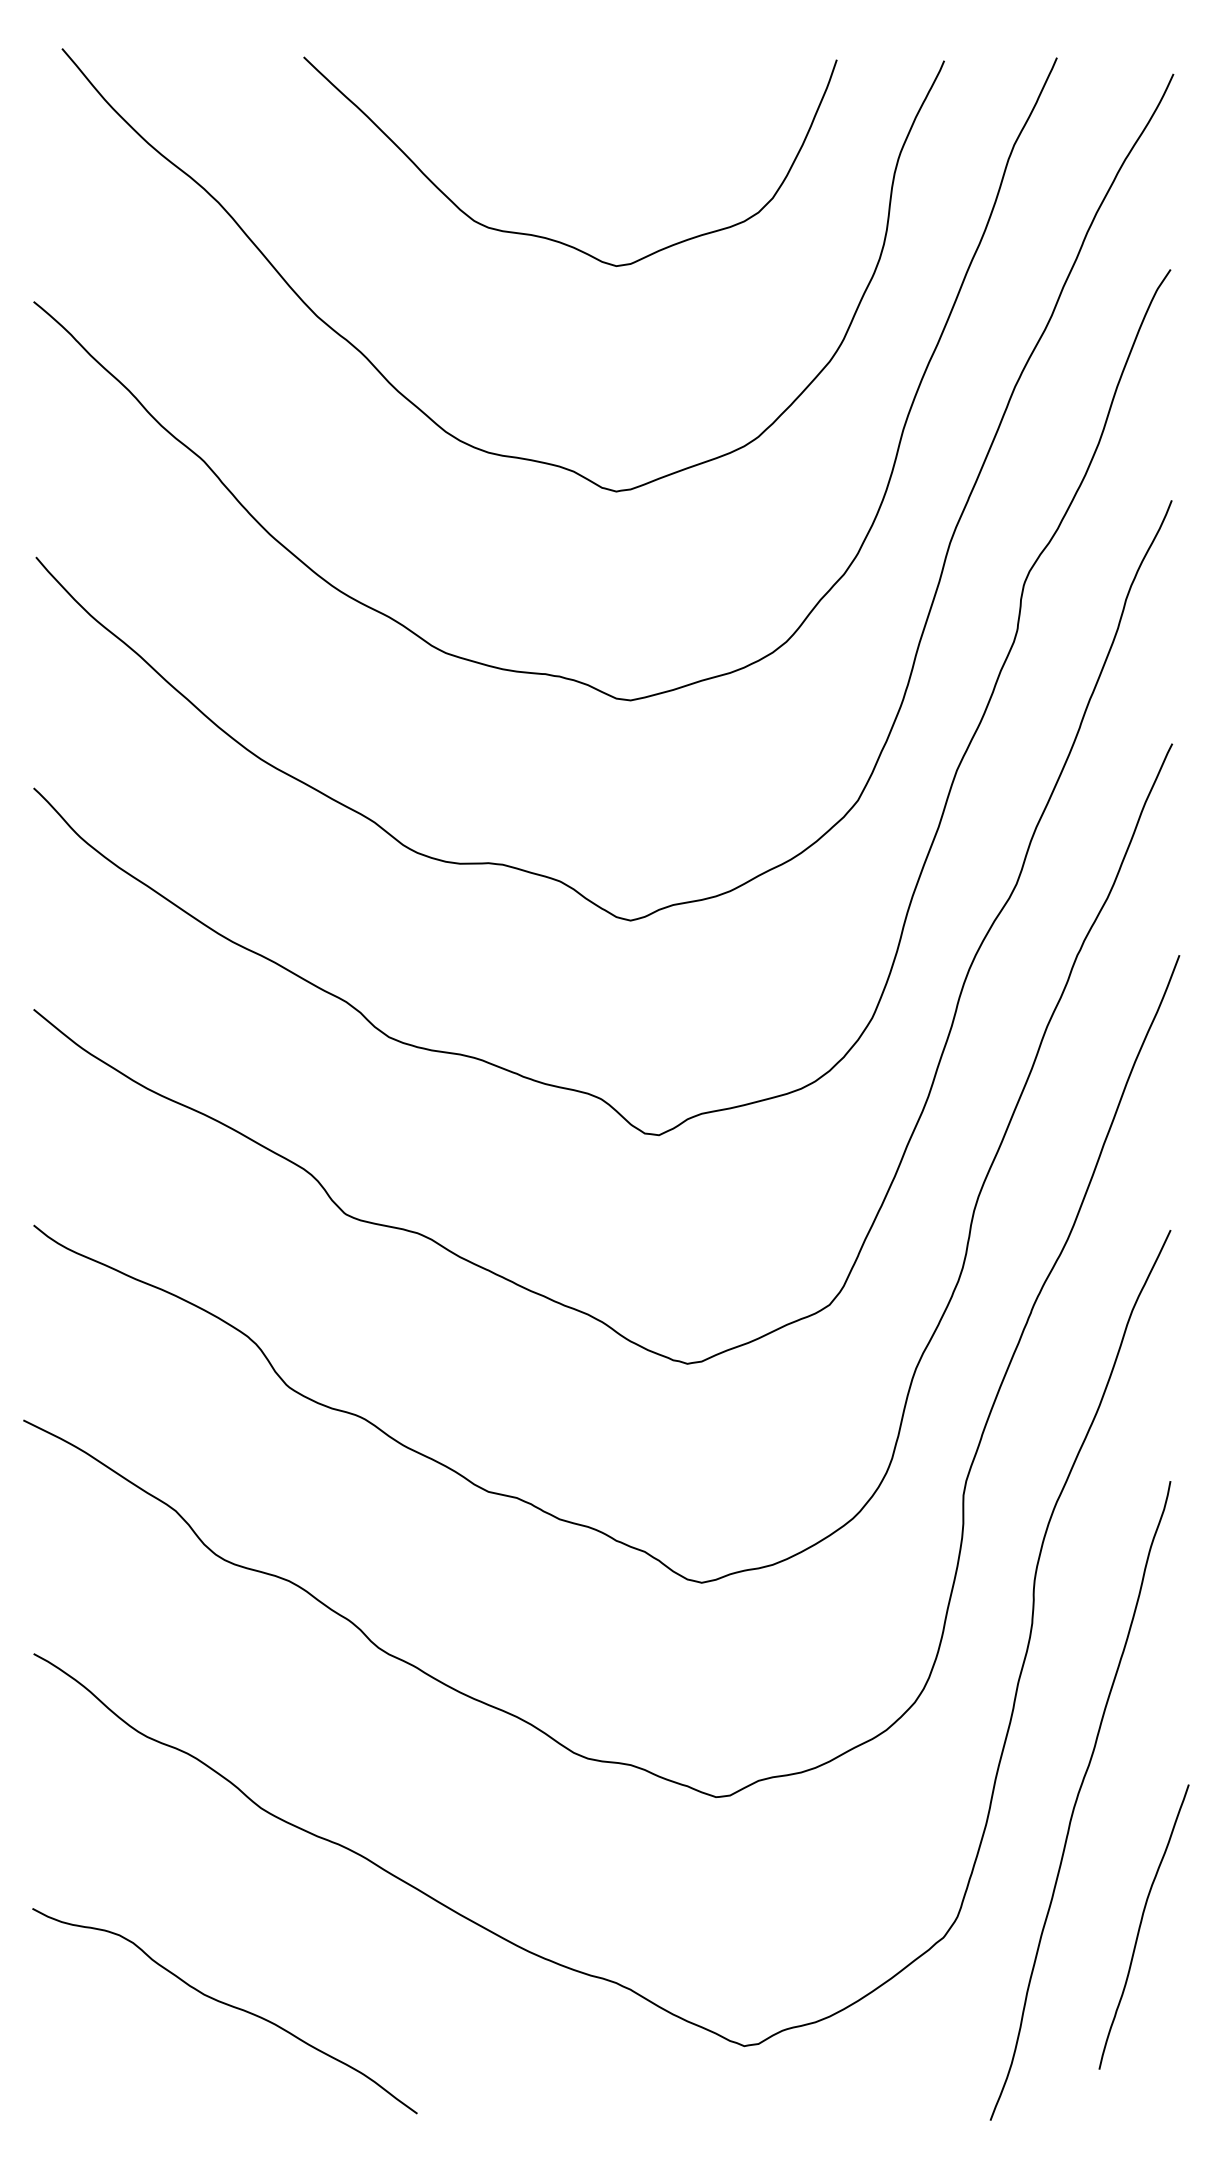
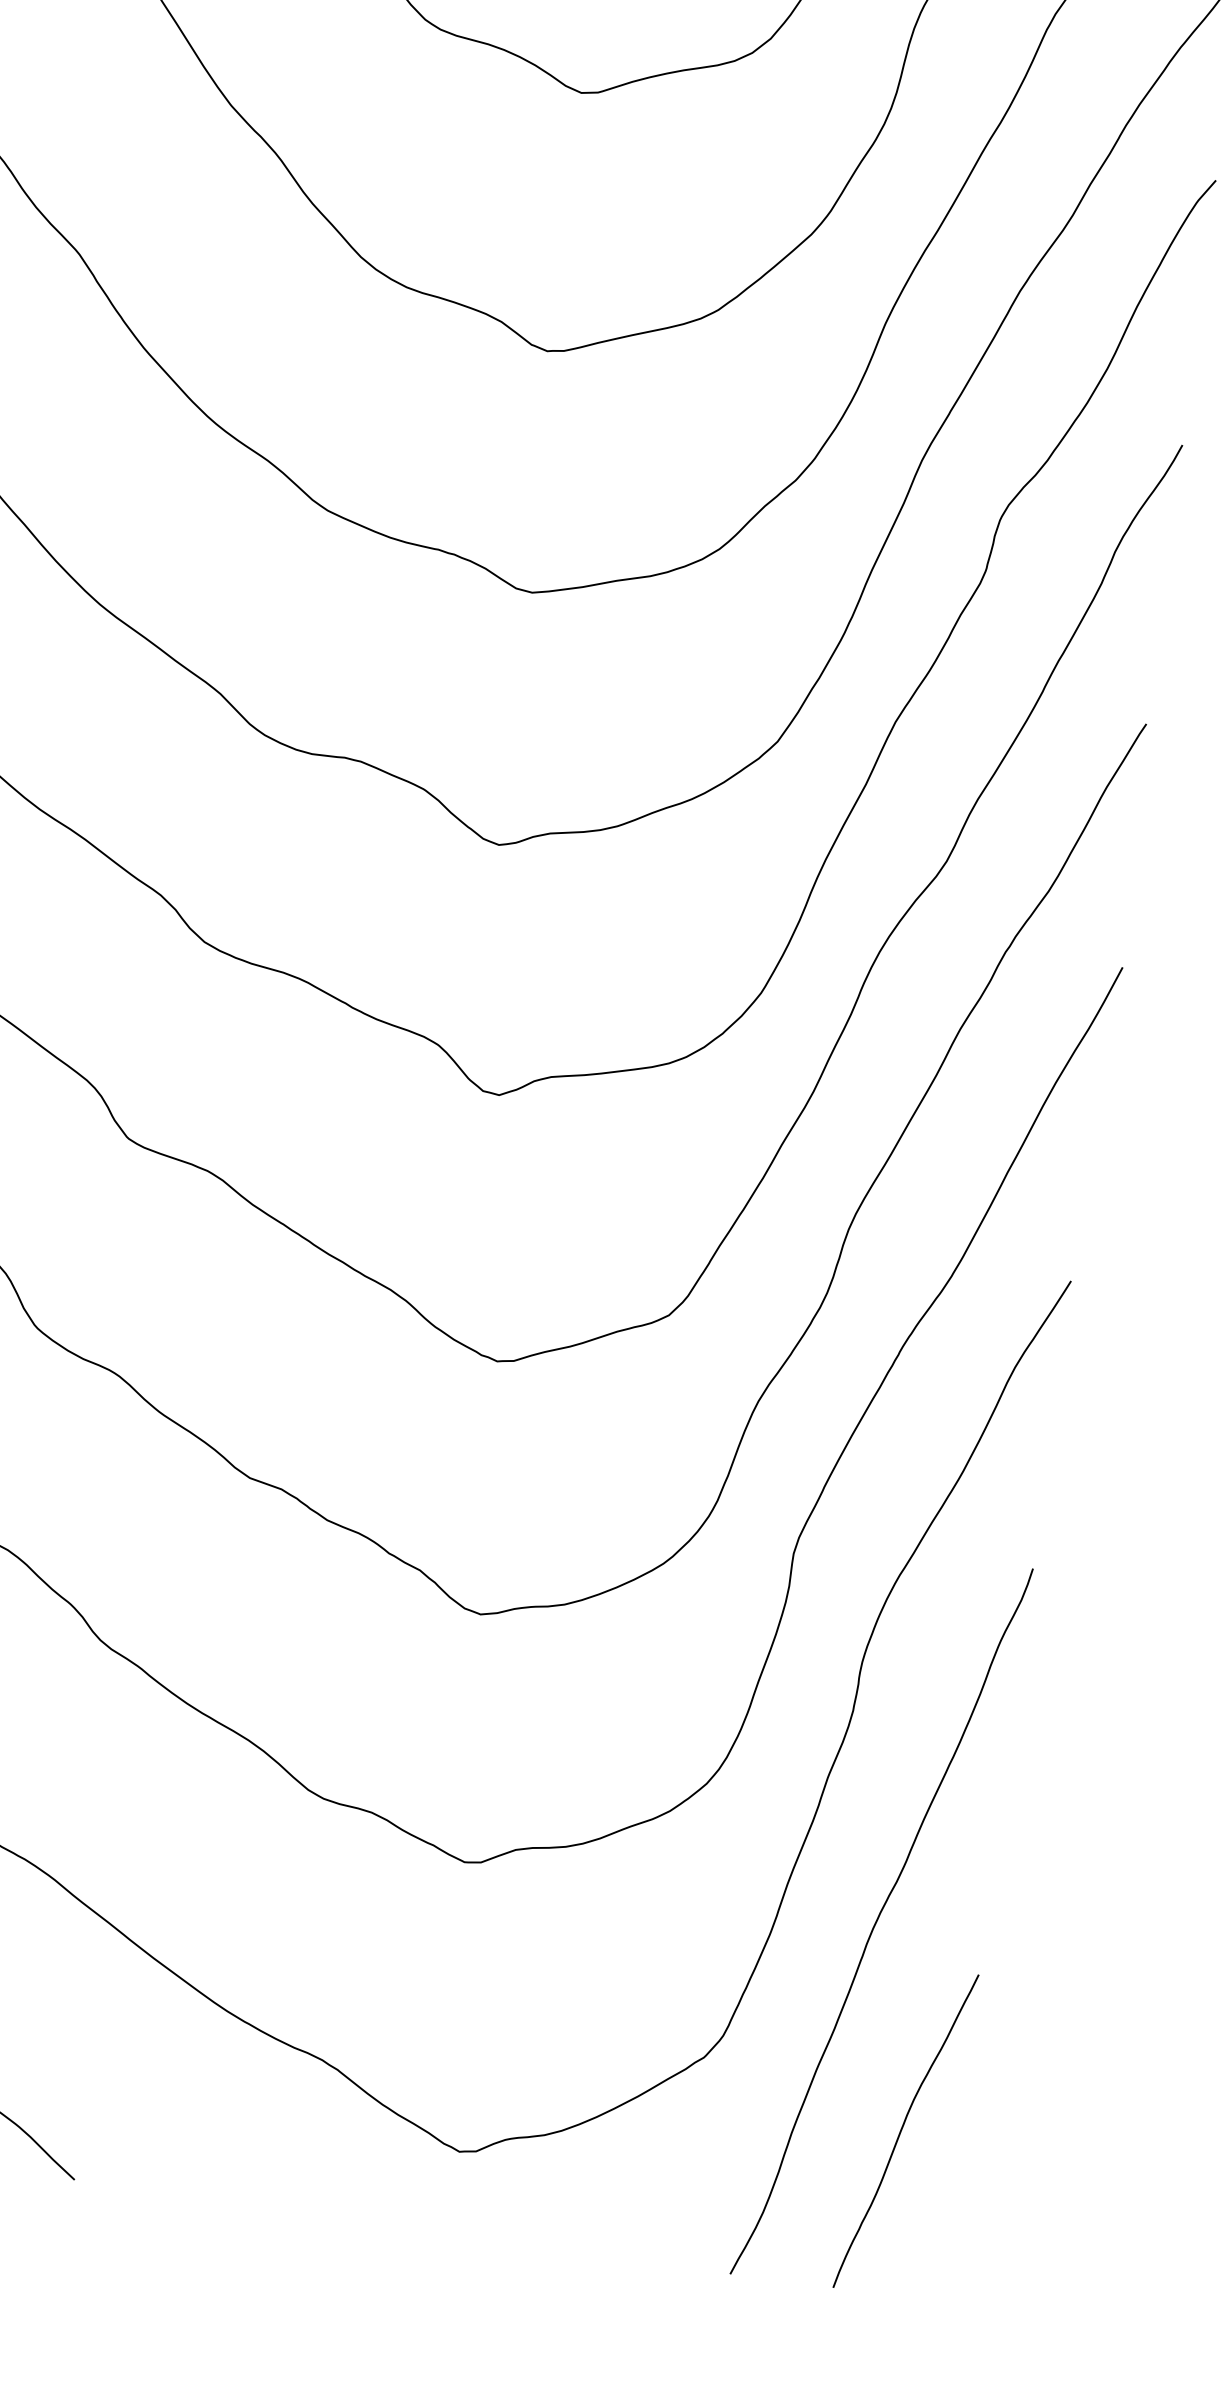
curve: (1141, 1925) -> (903, 2129), moved

